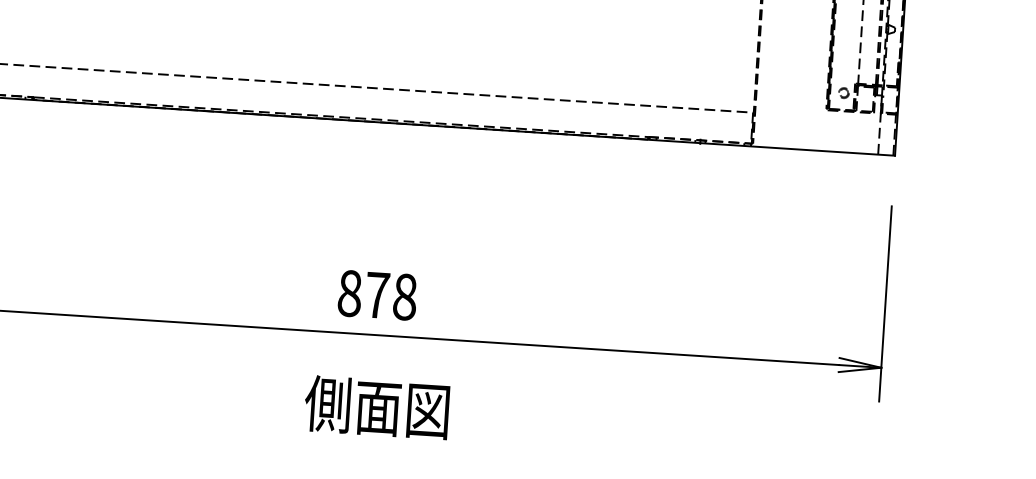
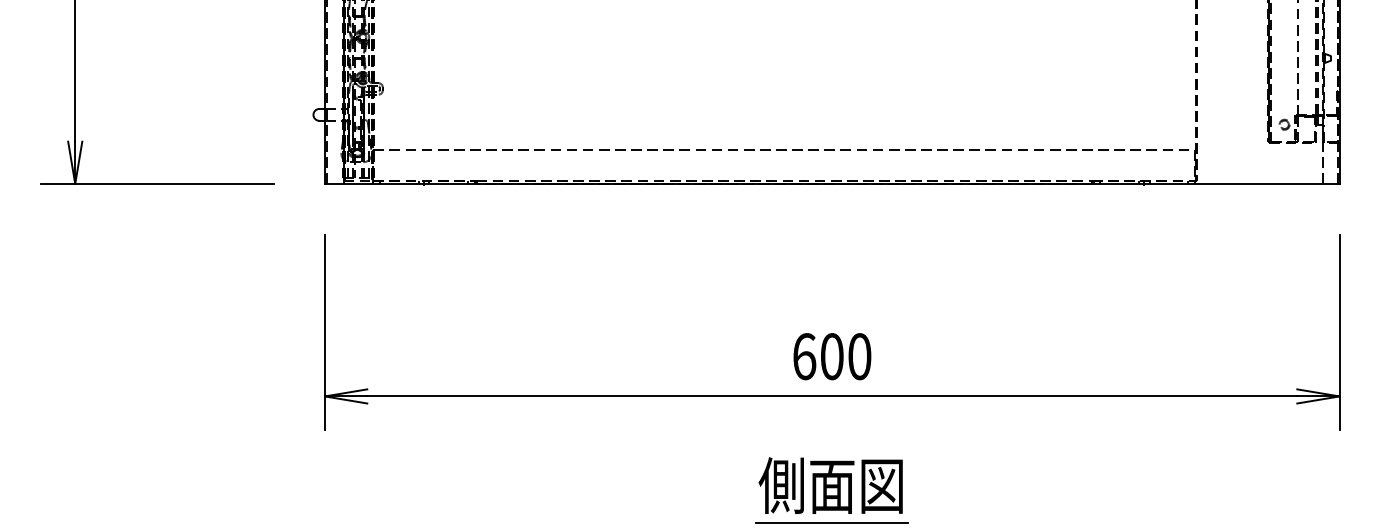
text: (377, 295) -> (832, 356), 878 -> 600
text: (376, 407) -> (830, 485), moved
line: (367, 461) -> (832, 523), added

